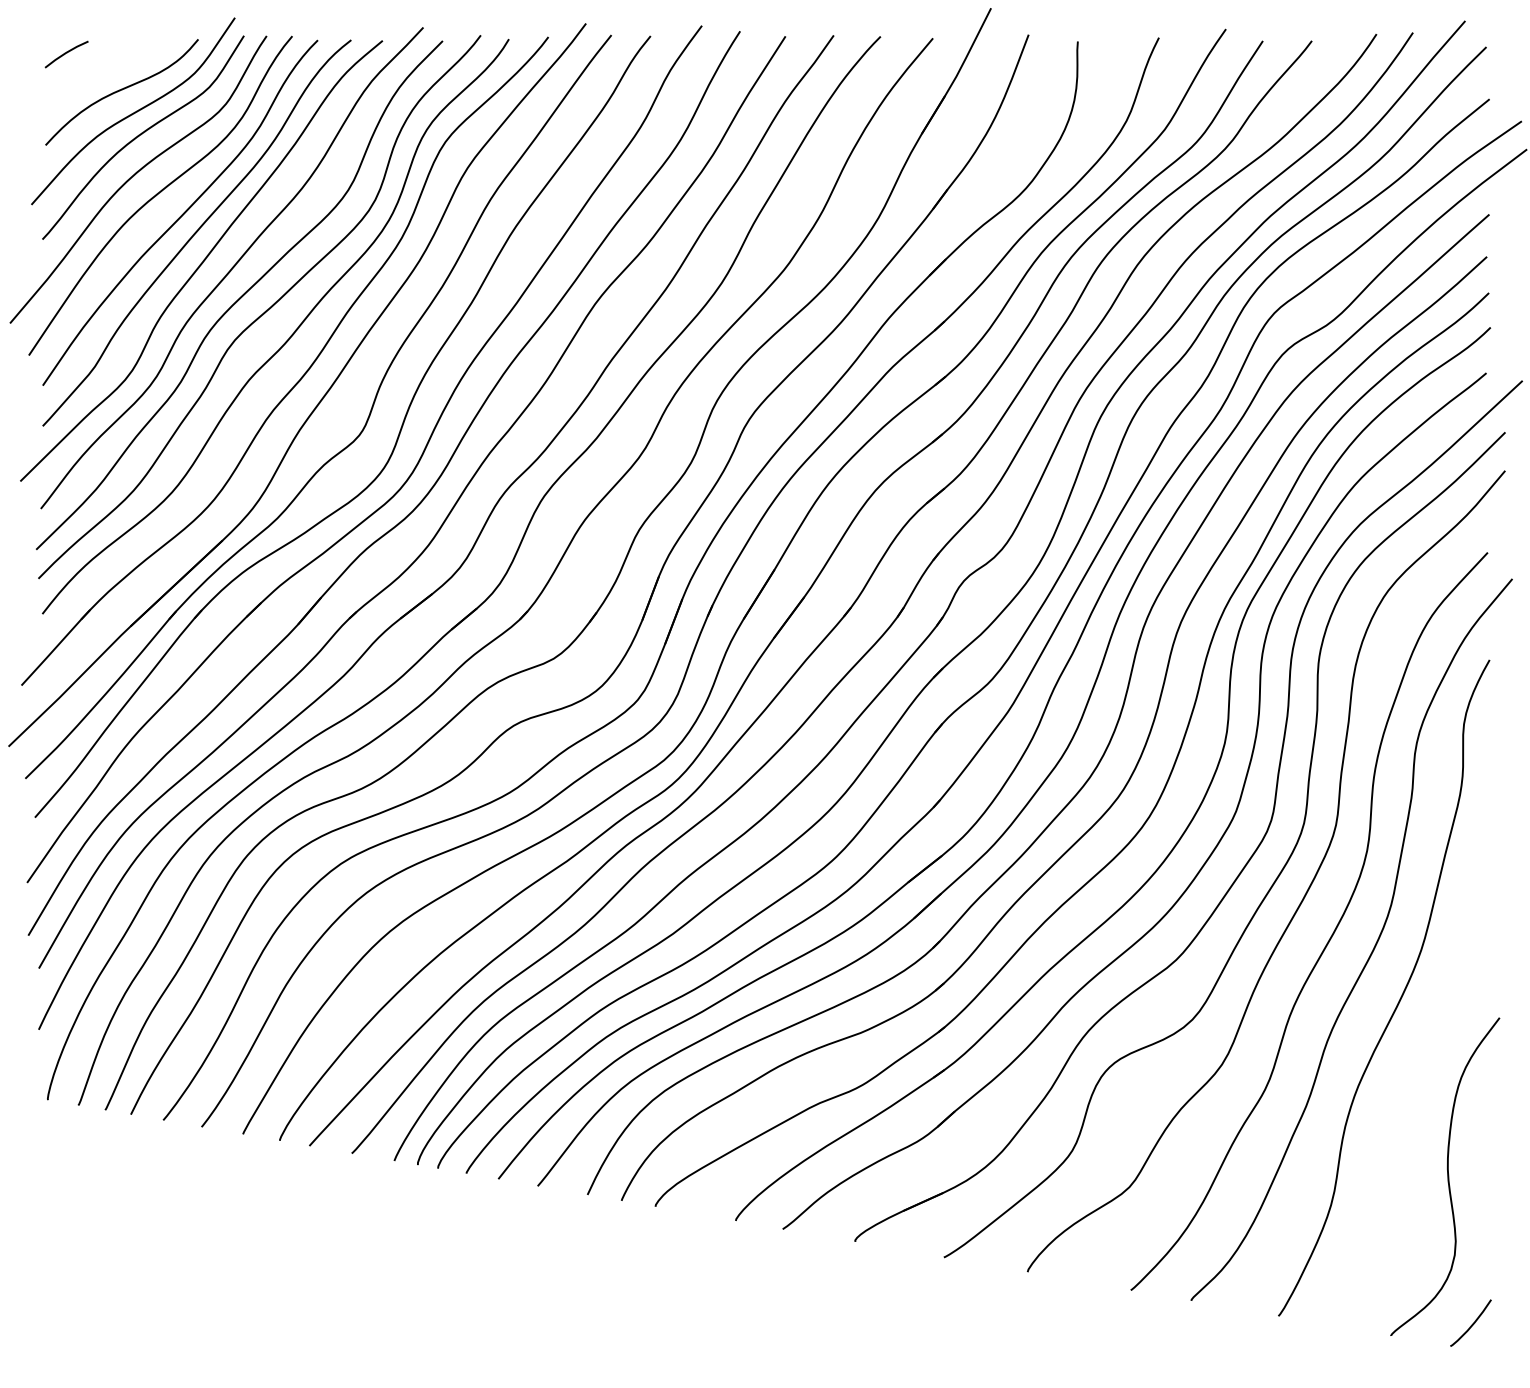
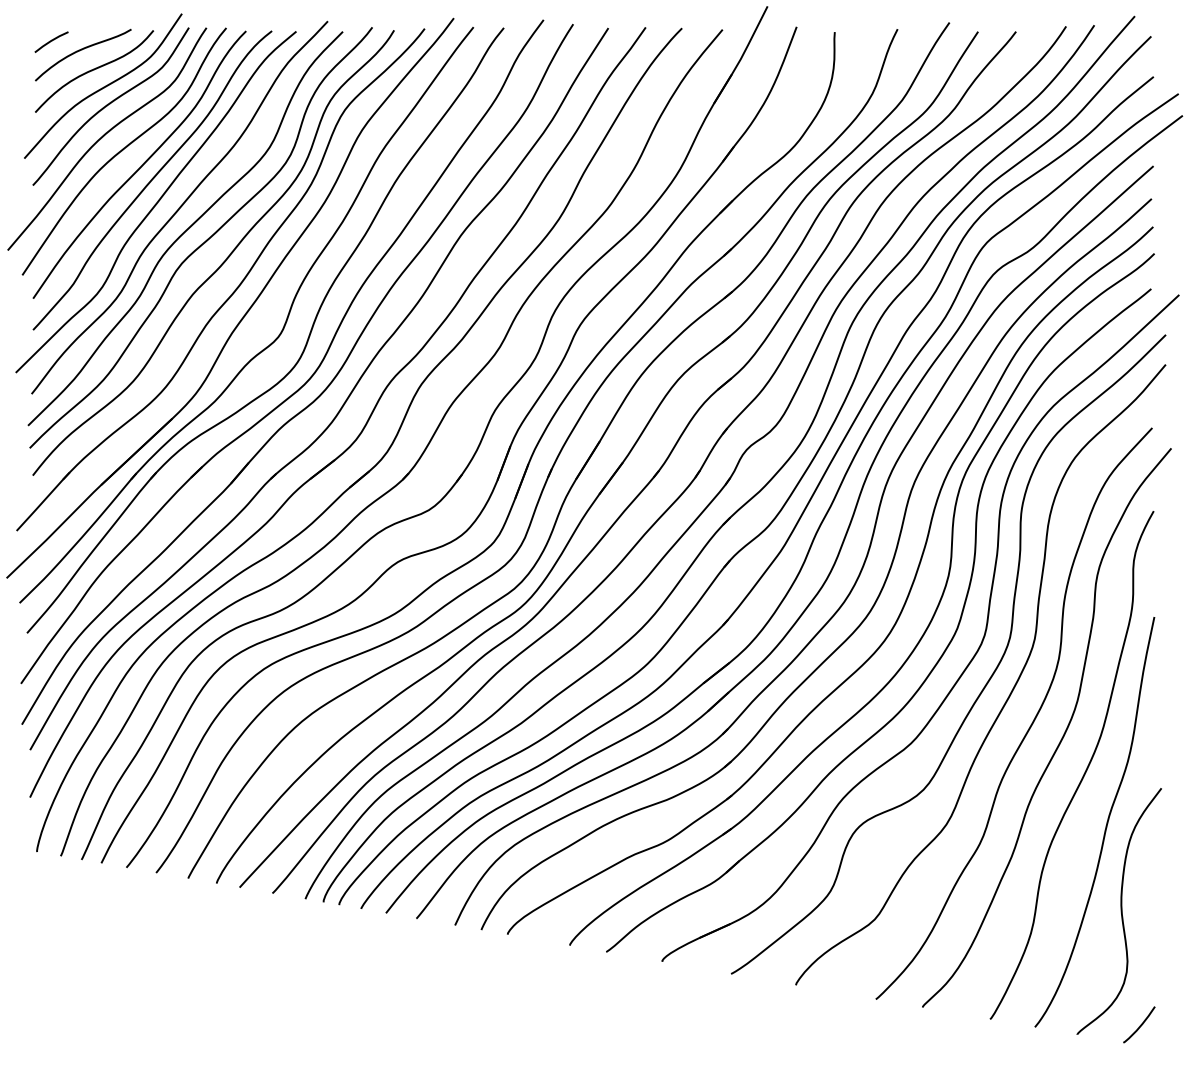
curve: (106, 65) -> (82, 50), added
curve: (1427, 1065) -> (1105, 825), added

